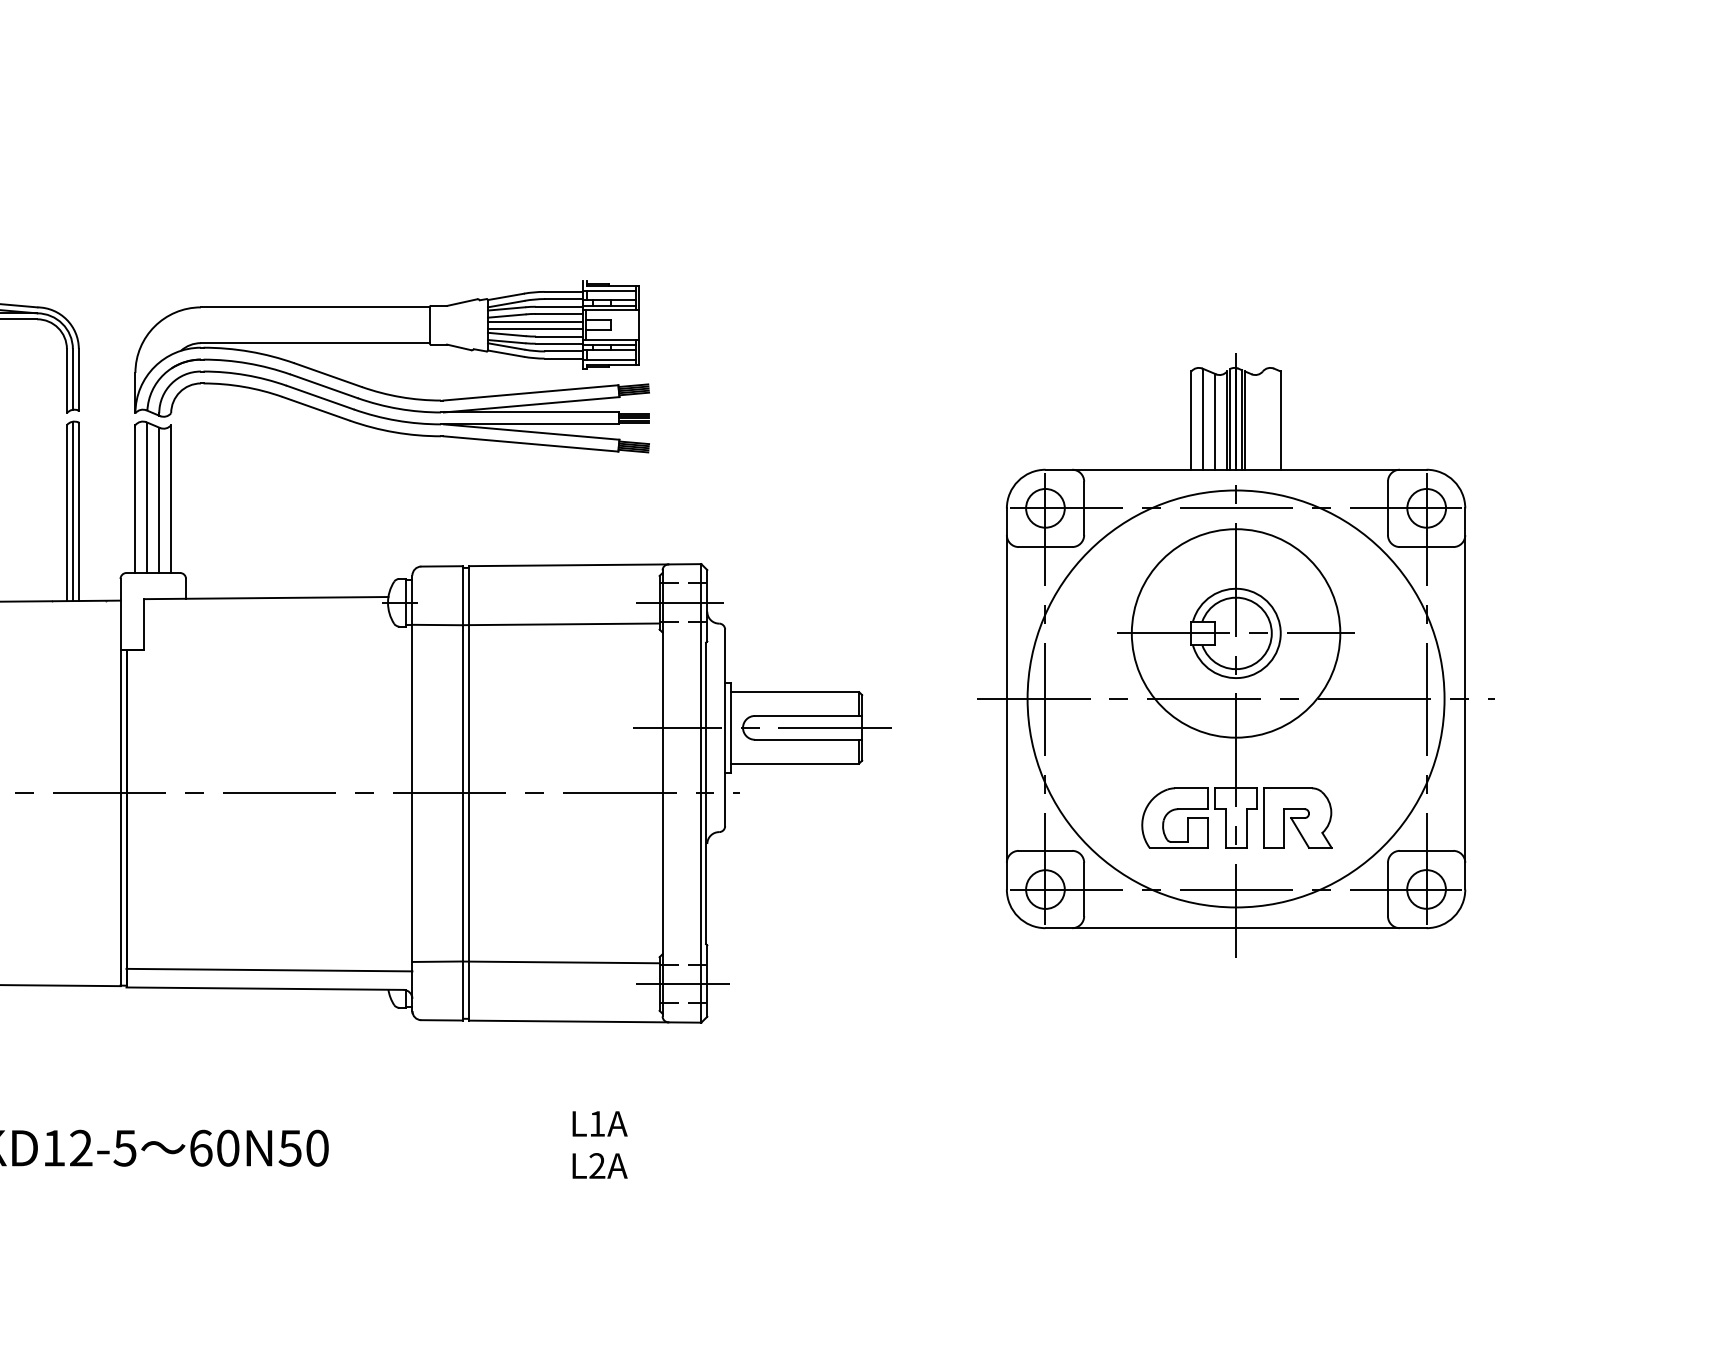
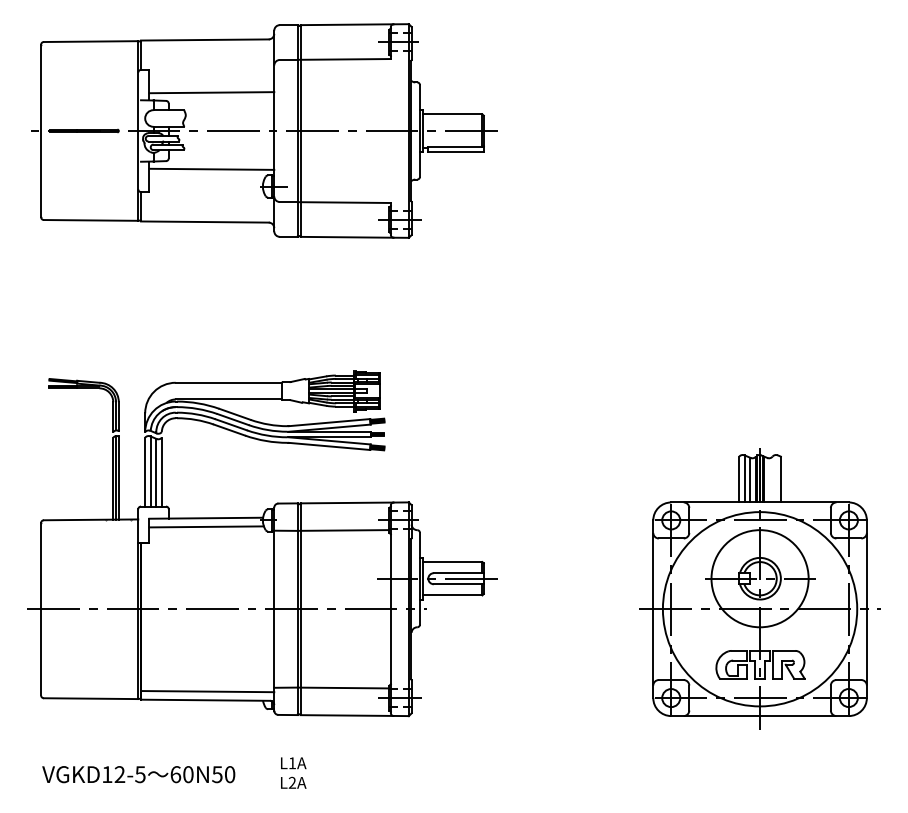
line: (266, 615) -> (206, 526), added
part: (1234, 654) -> (759, 588), moved
text: (599, 1143) -> (293, 772), moved

